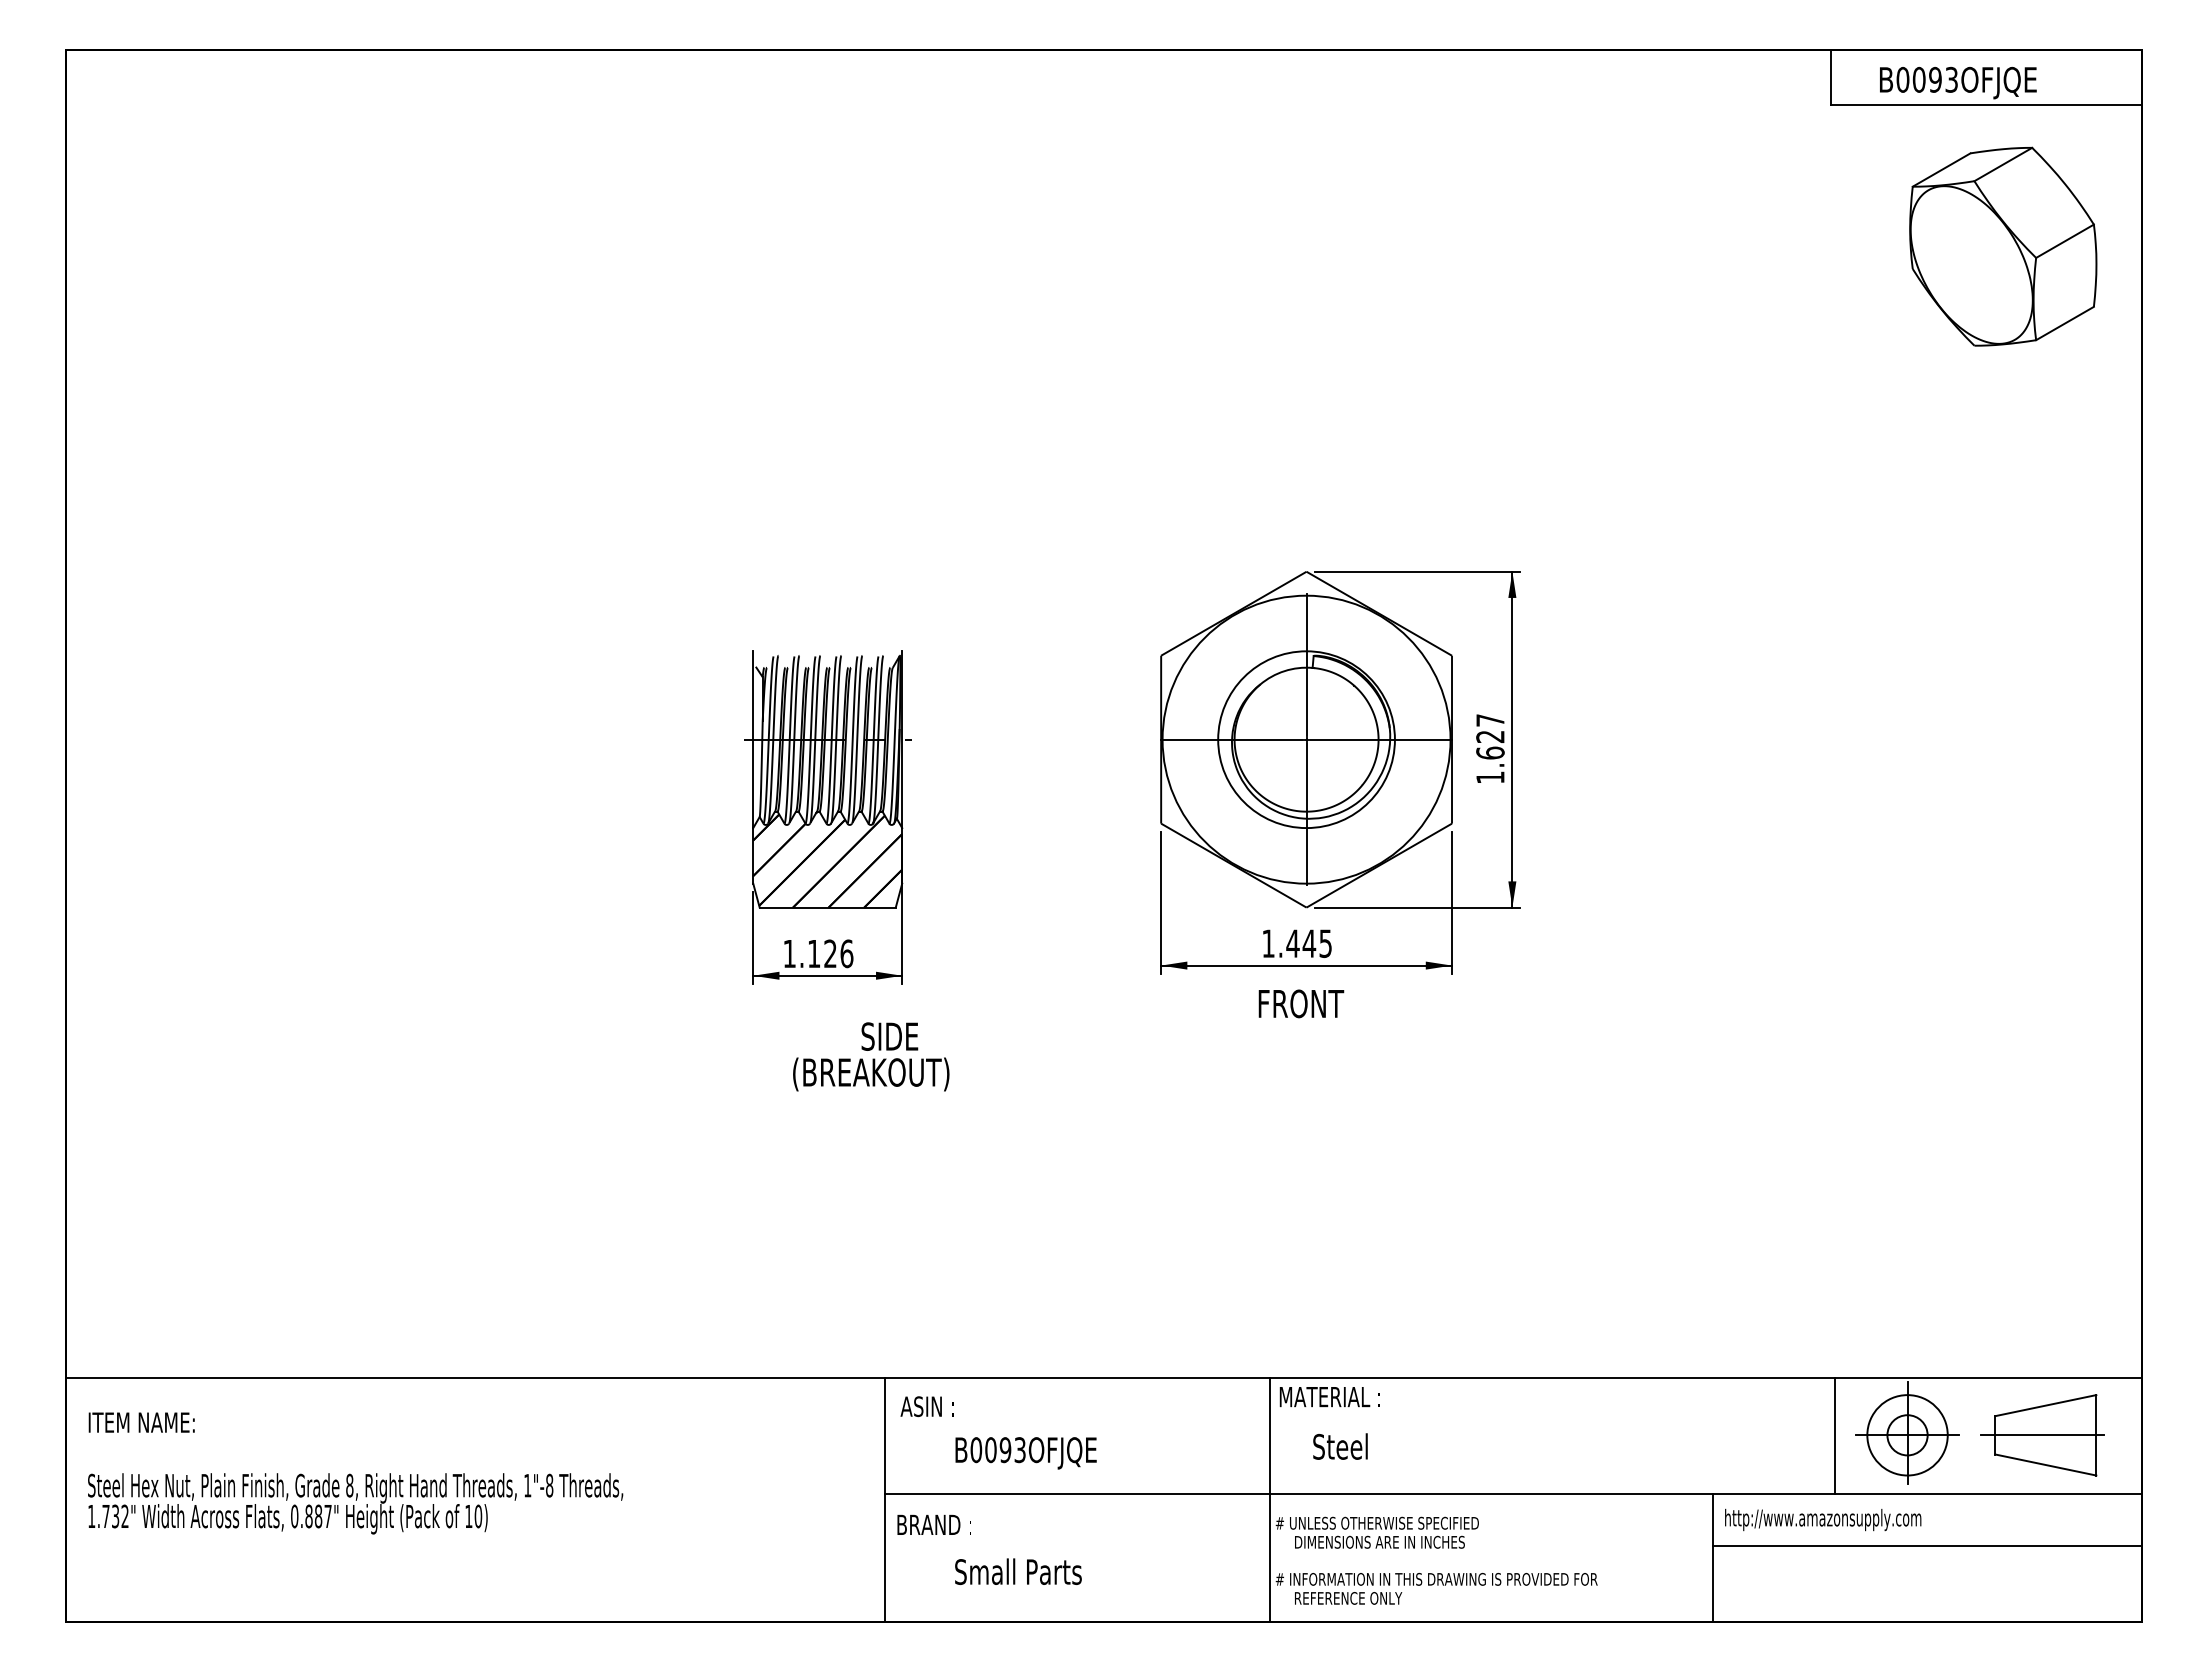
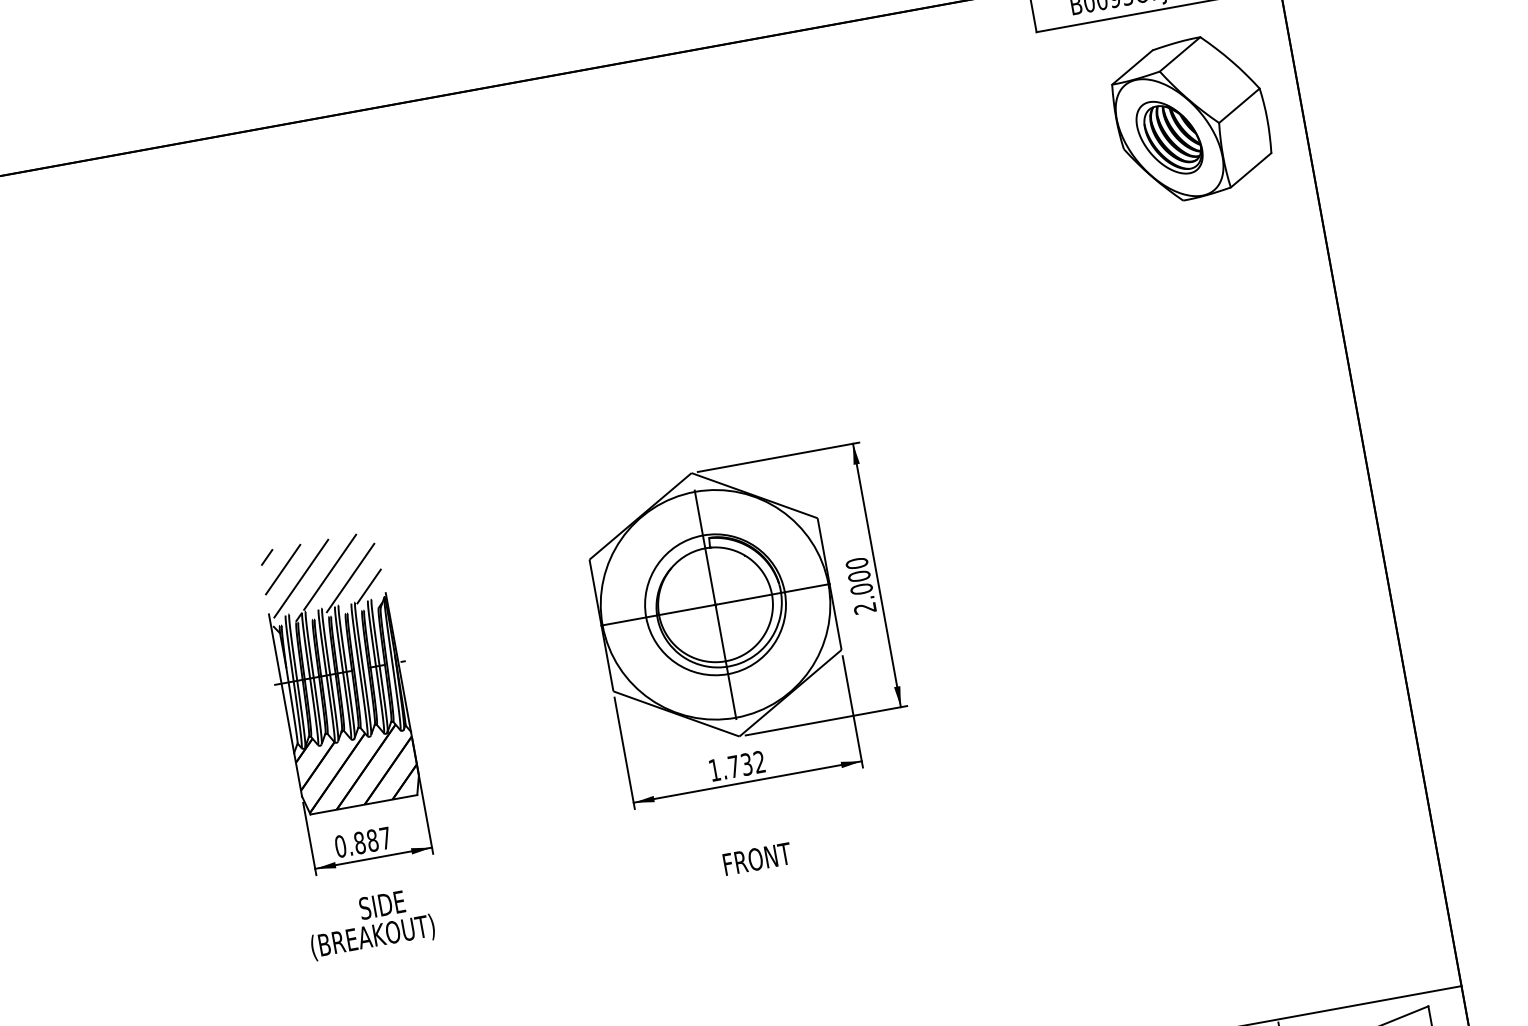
part: (1971, 264) -> (1169, 137), added
hatch: (827, 619) -> (322, 578), added
text: (1490, 748) -> (861, 585), 1.627 -> 2.000
text: (1308, 943) -> (746, 764), 1.445 -> 1.732
text: (818, 953) -> (363, 842), 1.126 -> 0.887
text: (1301, 1003) -> (757, 858), moved
text: (871, 1056) -> (370, 923), moved

